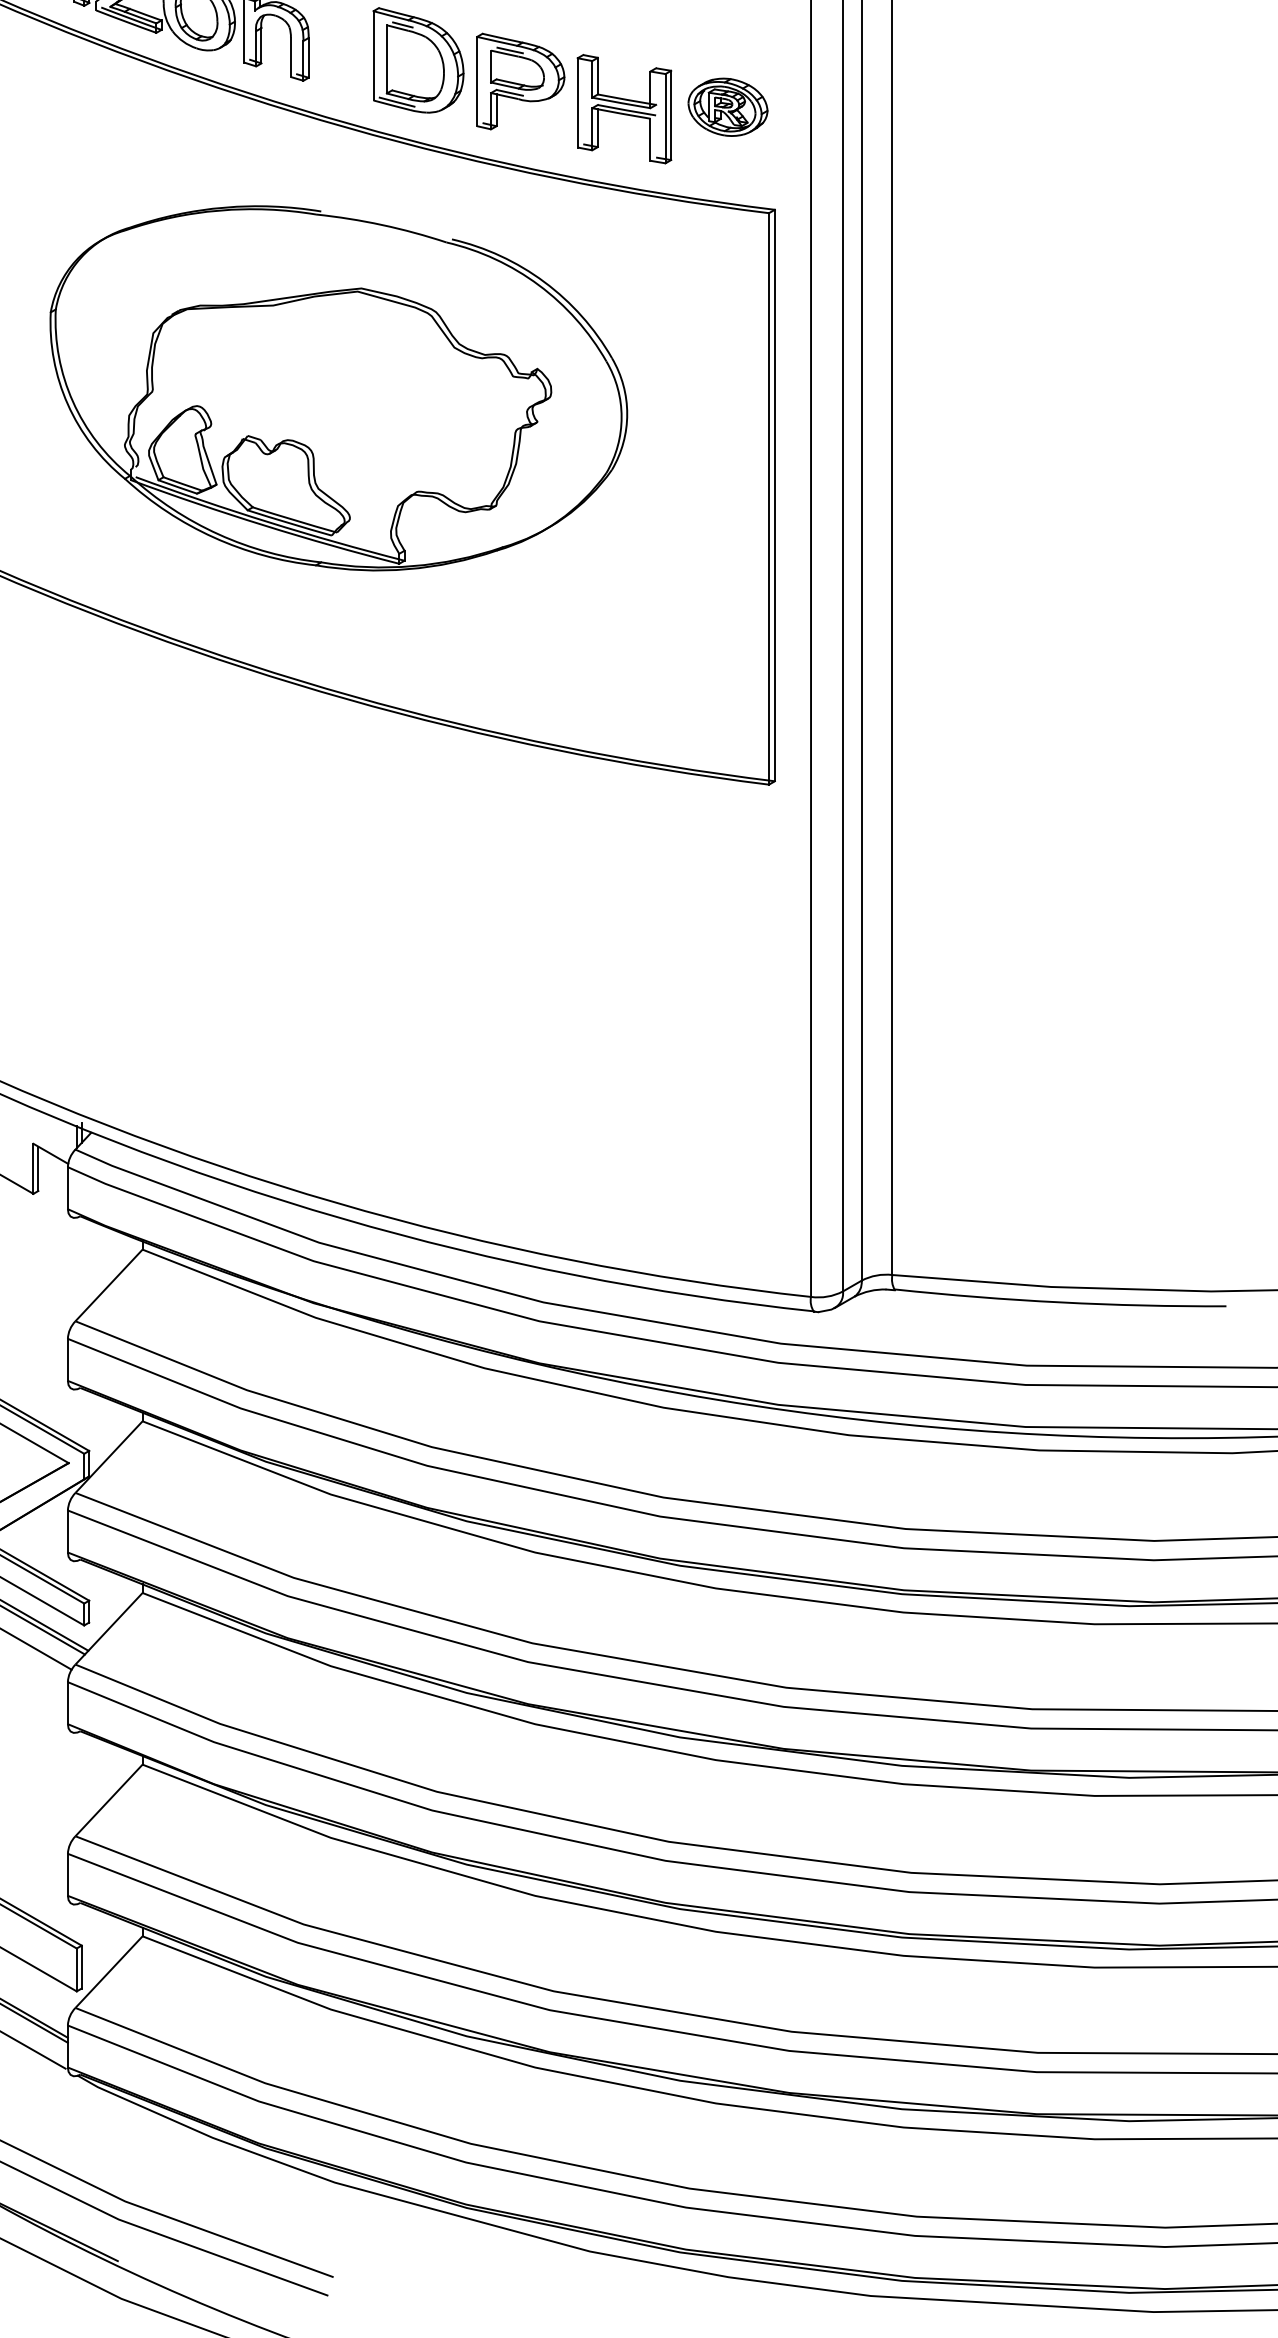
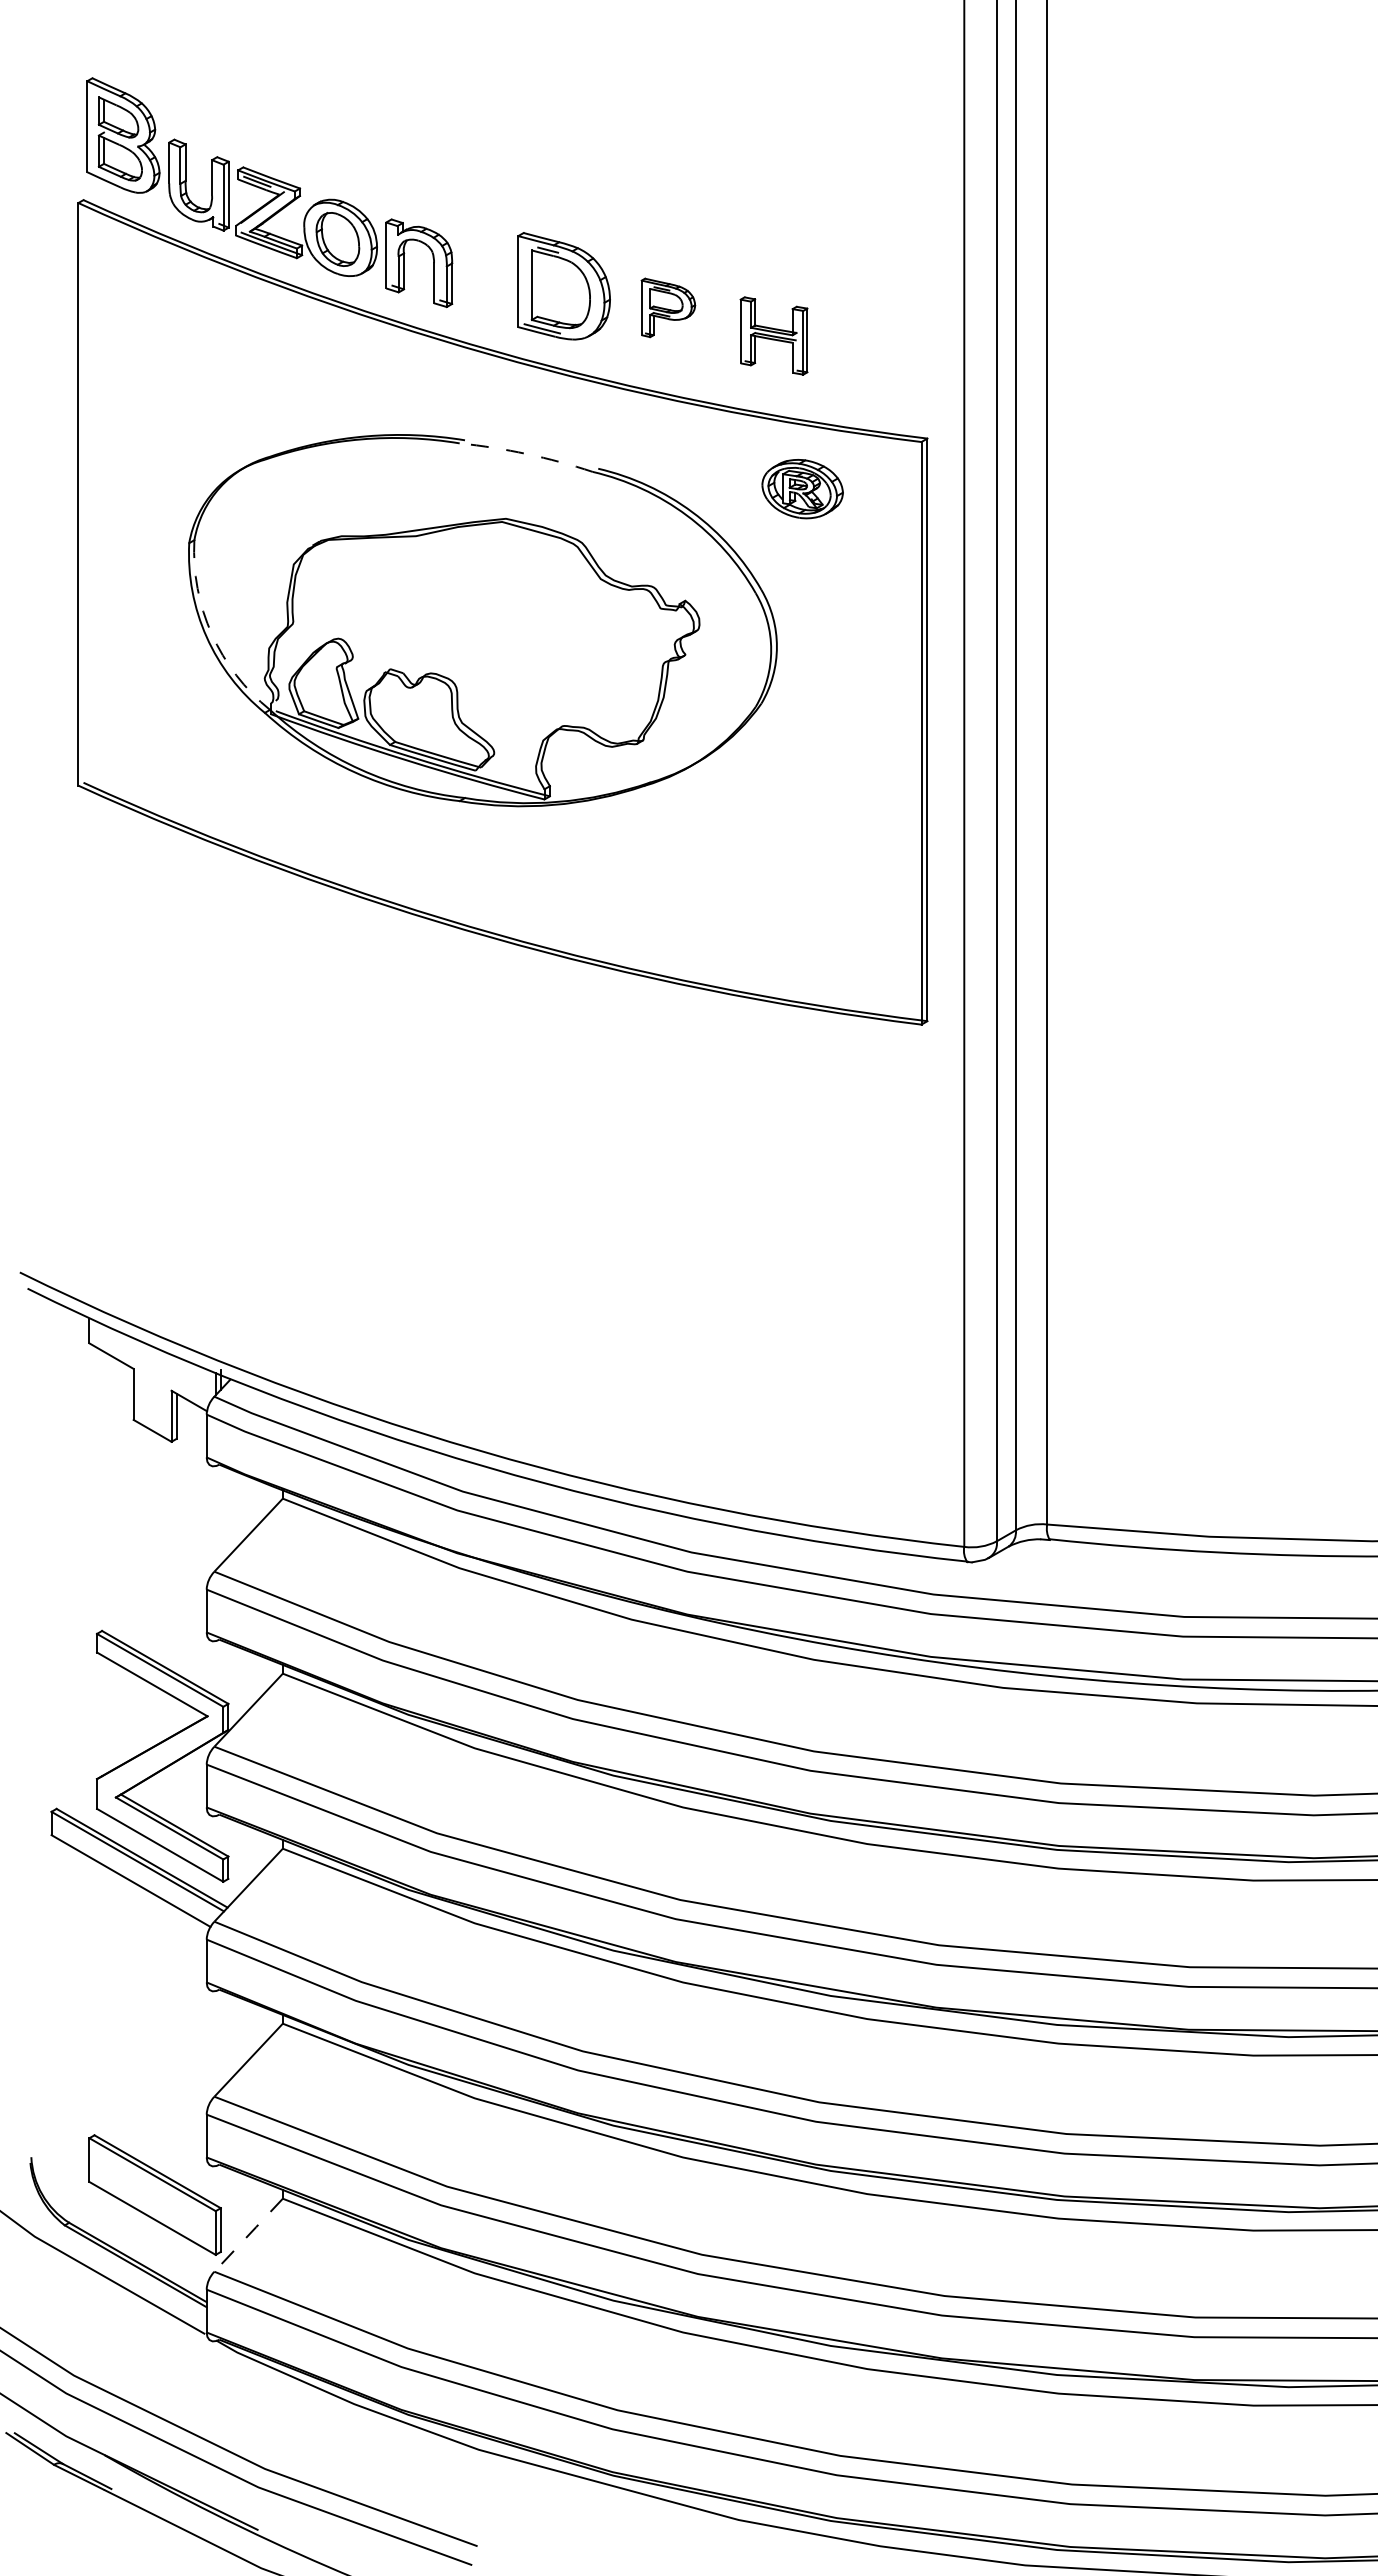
part: (520, 81) -> (668, 307), size x0.6
part: (727, 107) -> (802, 489), moved
part: (623, 108) -> (773, 335), size x0.7
arc: (382, 225) -> (527, 454), solid -> dashed
arc: (72, 401) -> (211, 634), solid -> dashed
line: (108, 1972) -> (248, 2235), solid -> dashed

